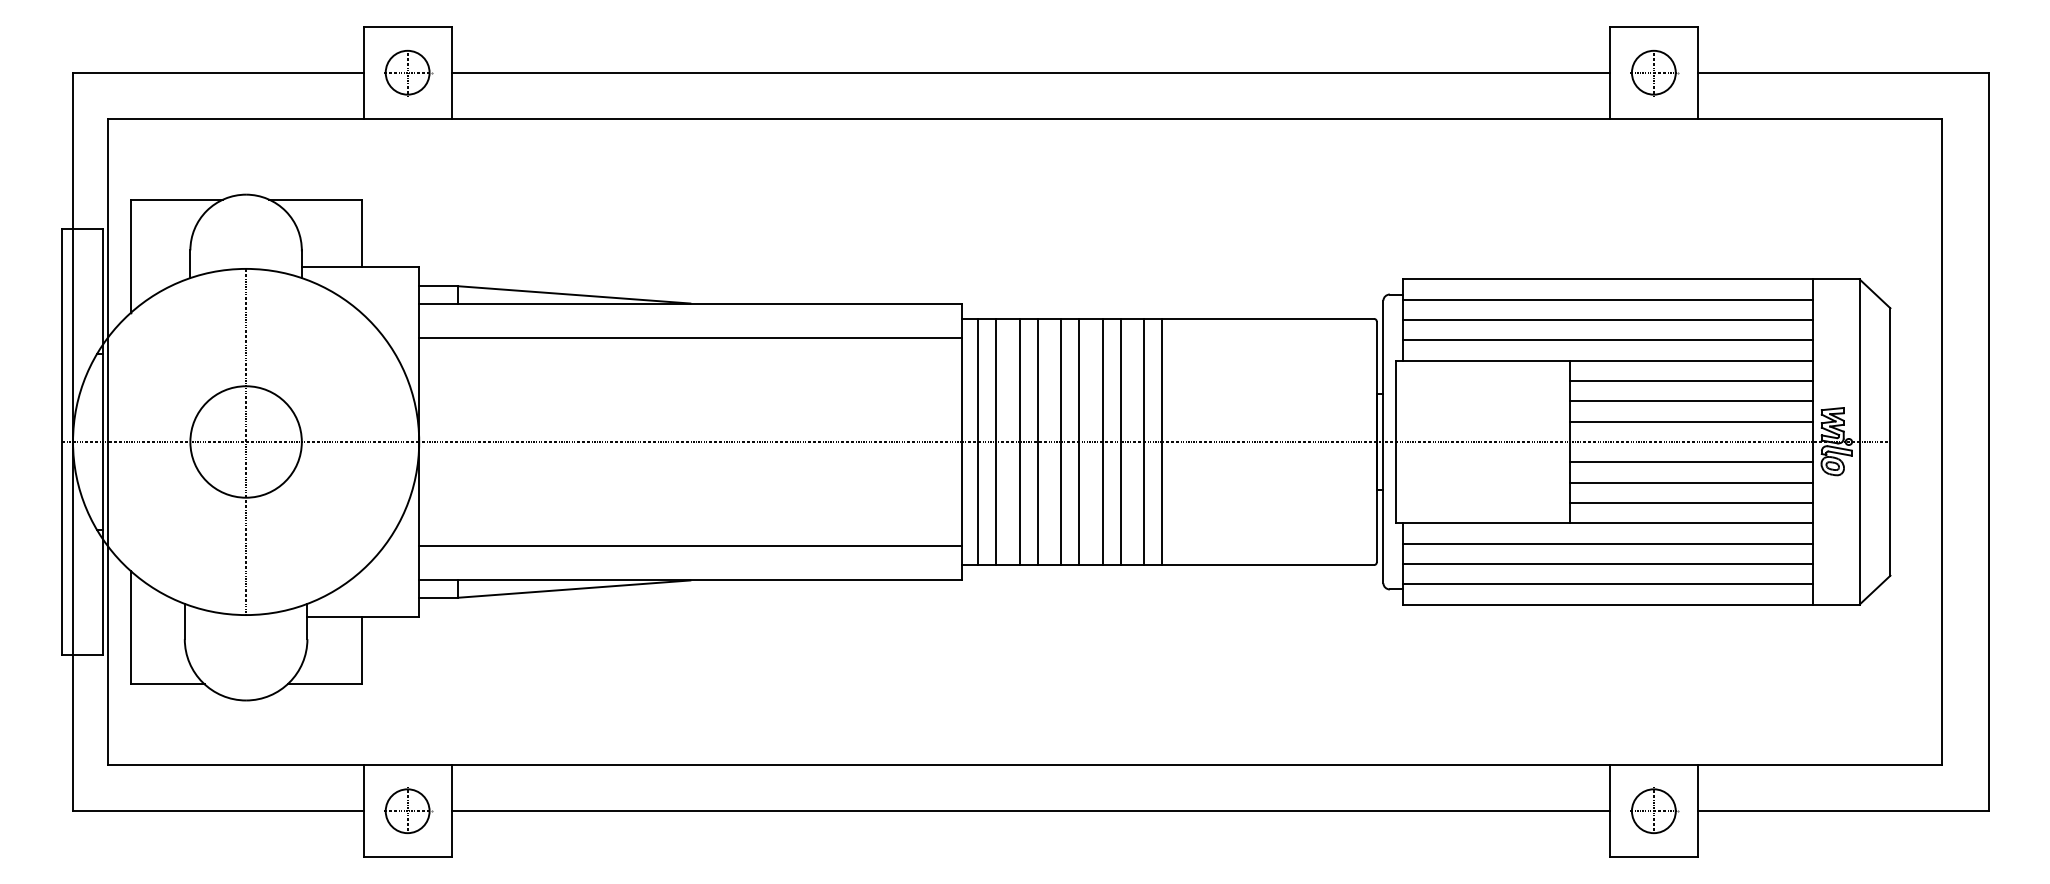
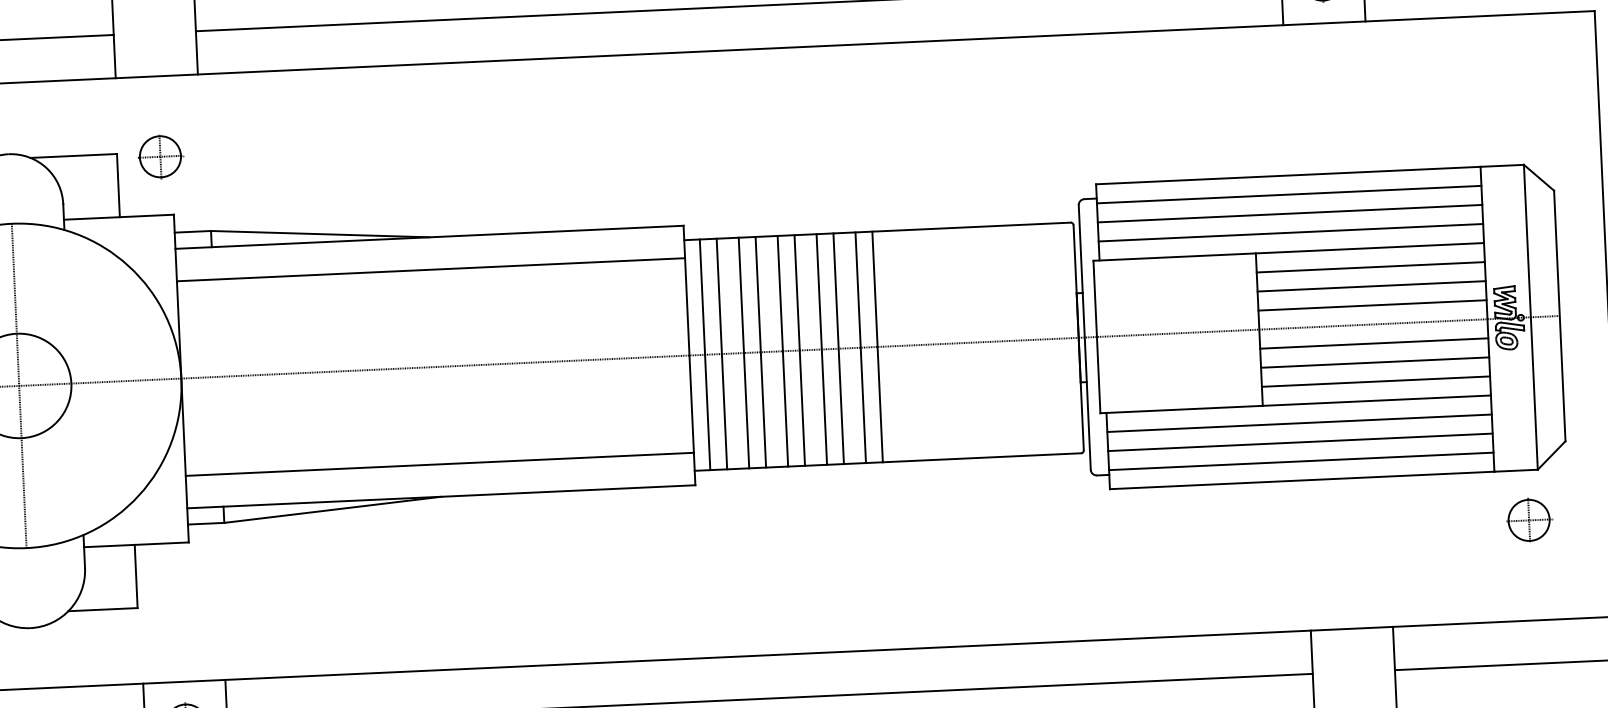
part: (408, 72) -> (161, 156), moved
part: (1654, 810) -> (1529, 519), moved

